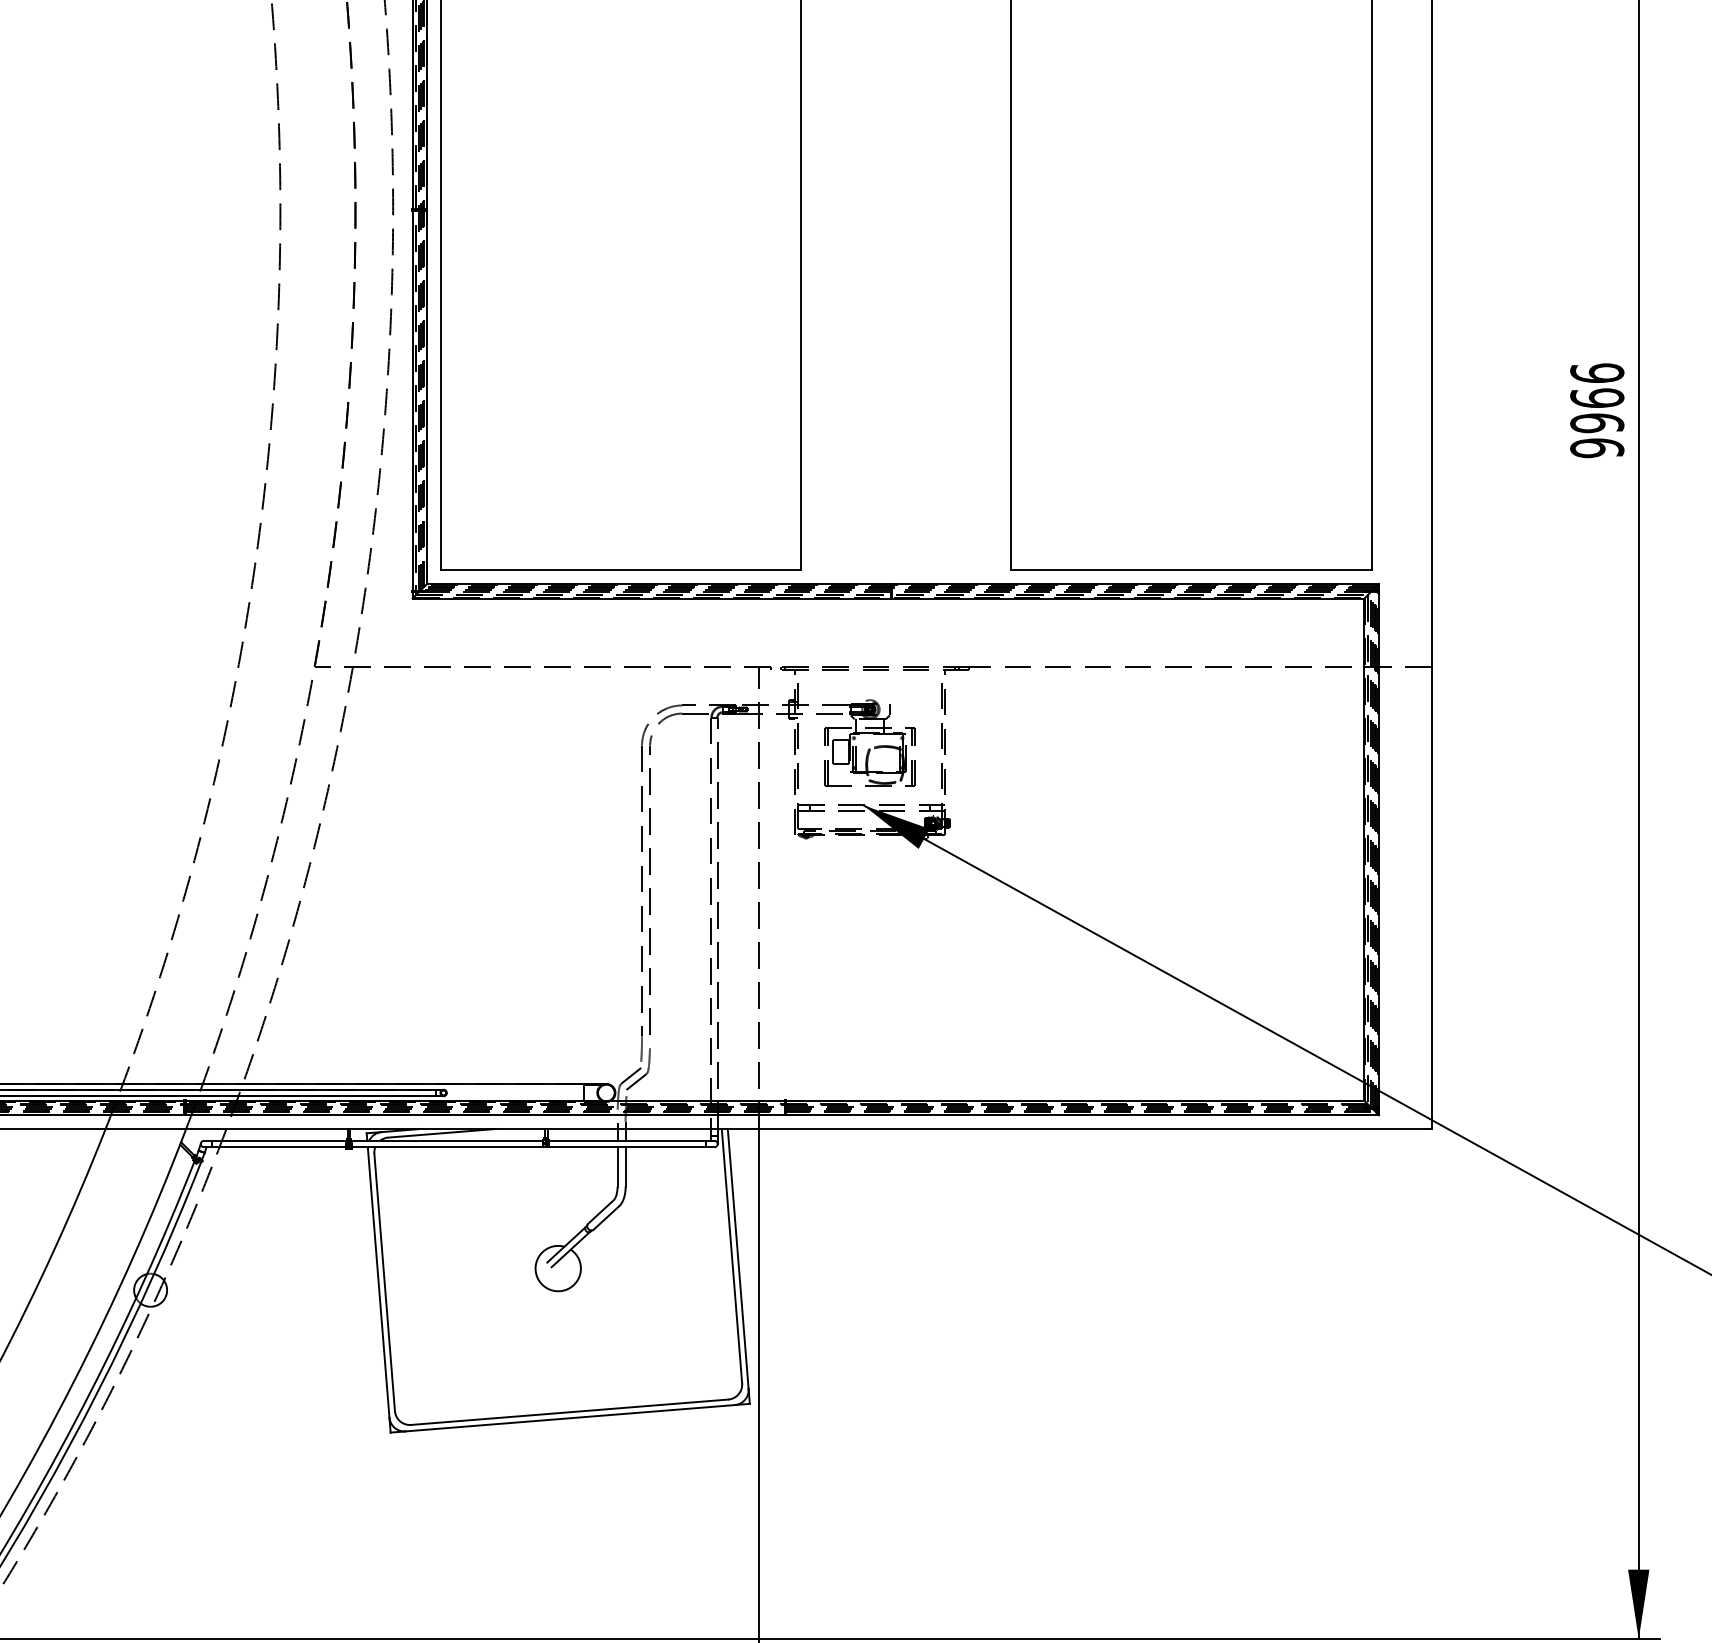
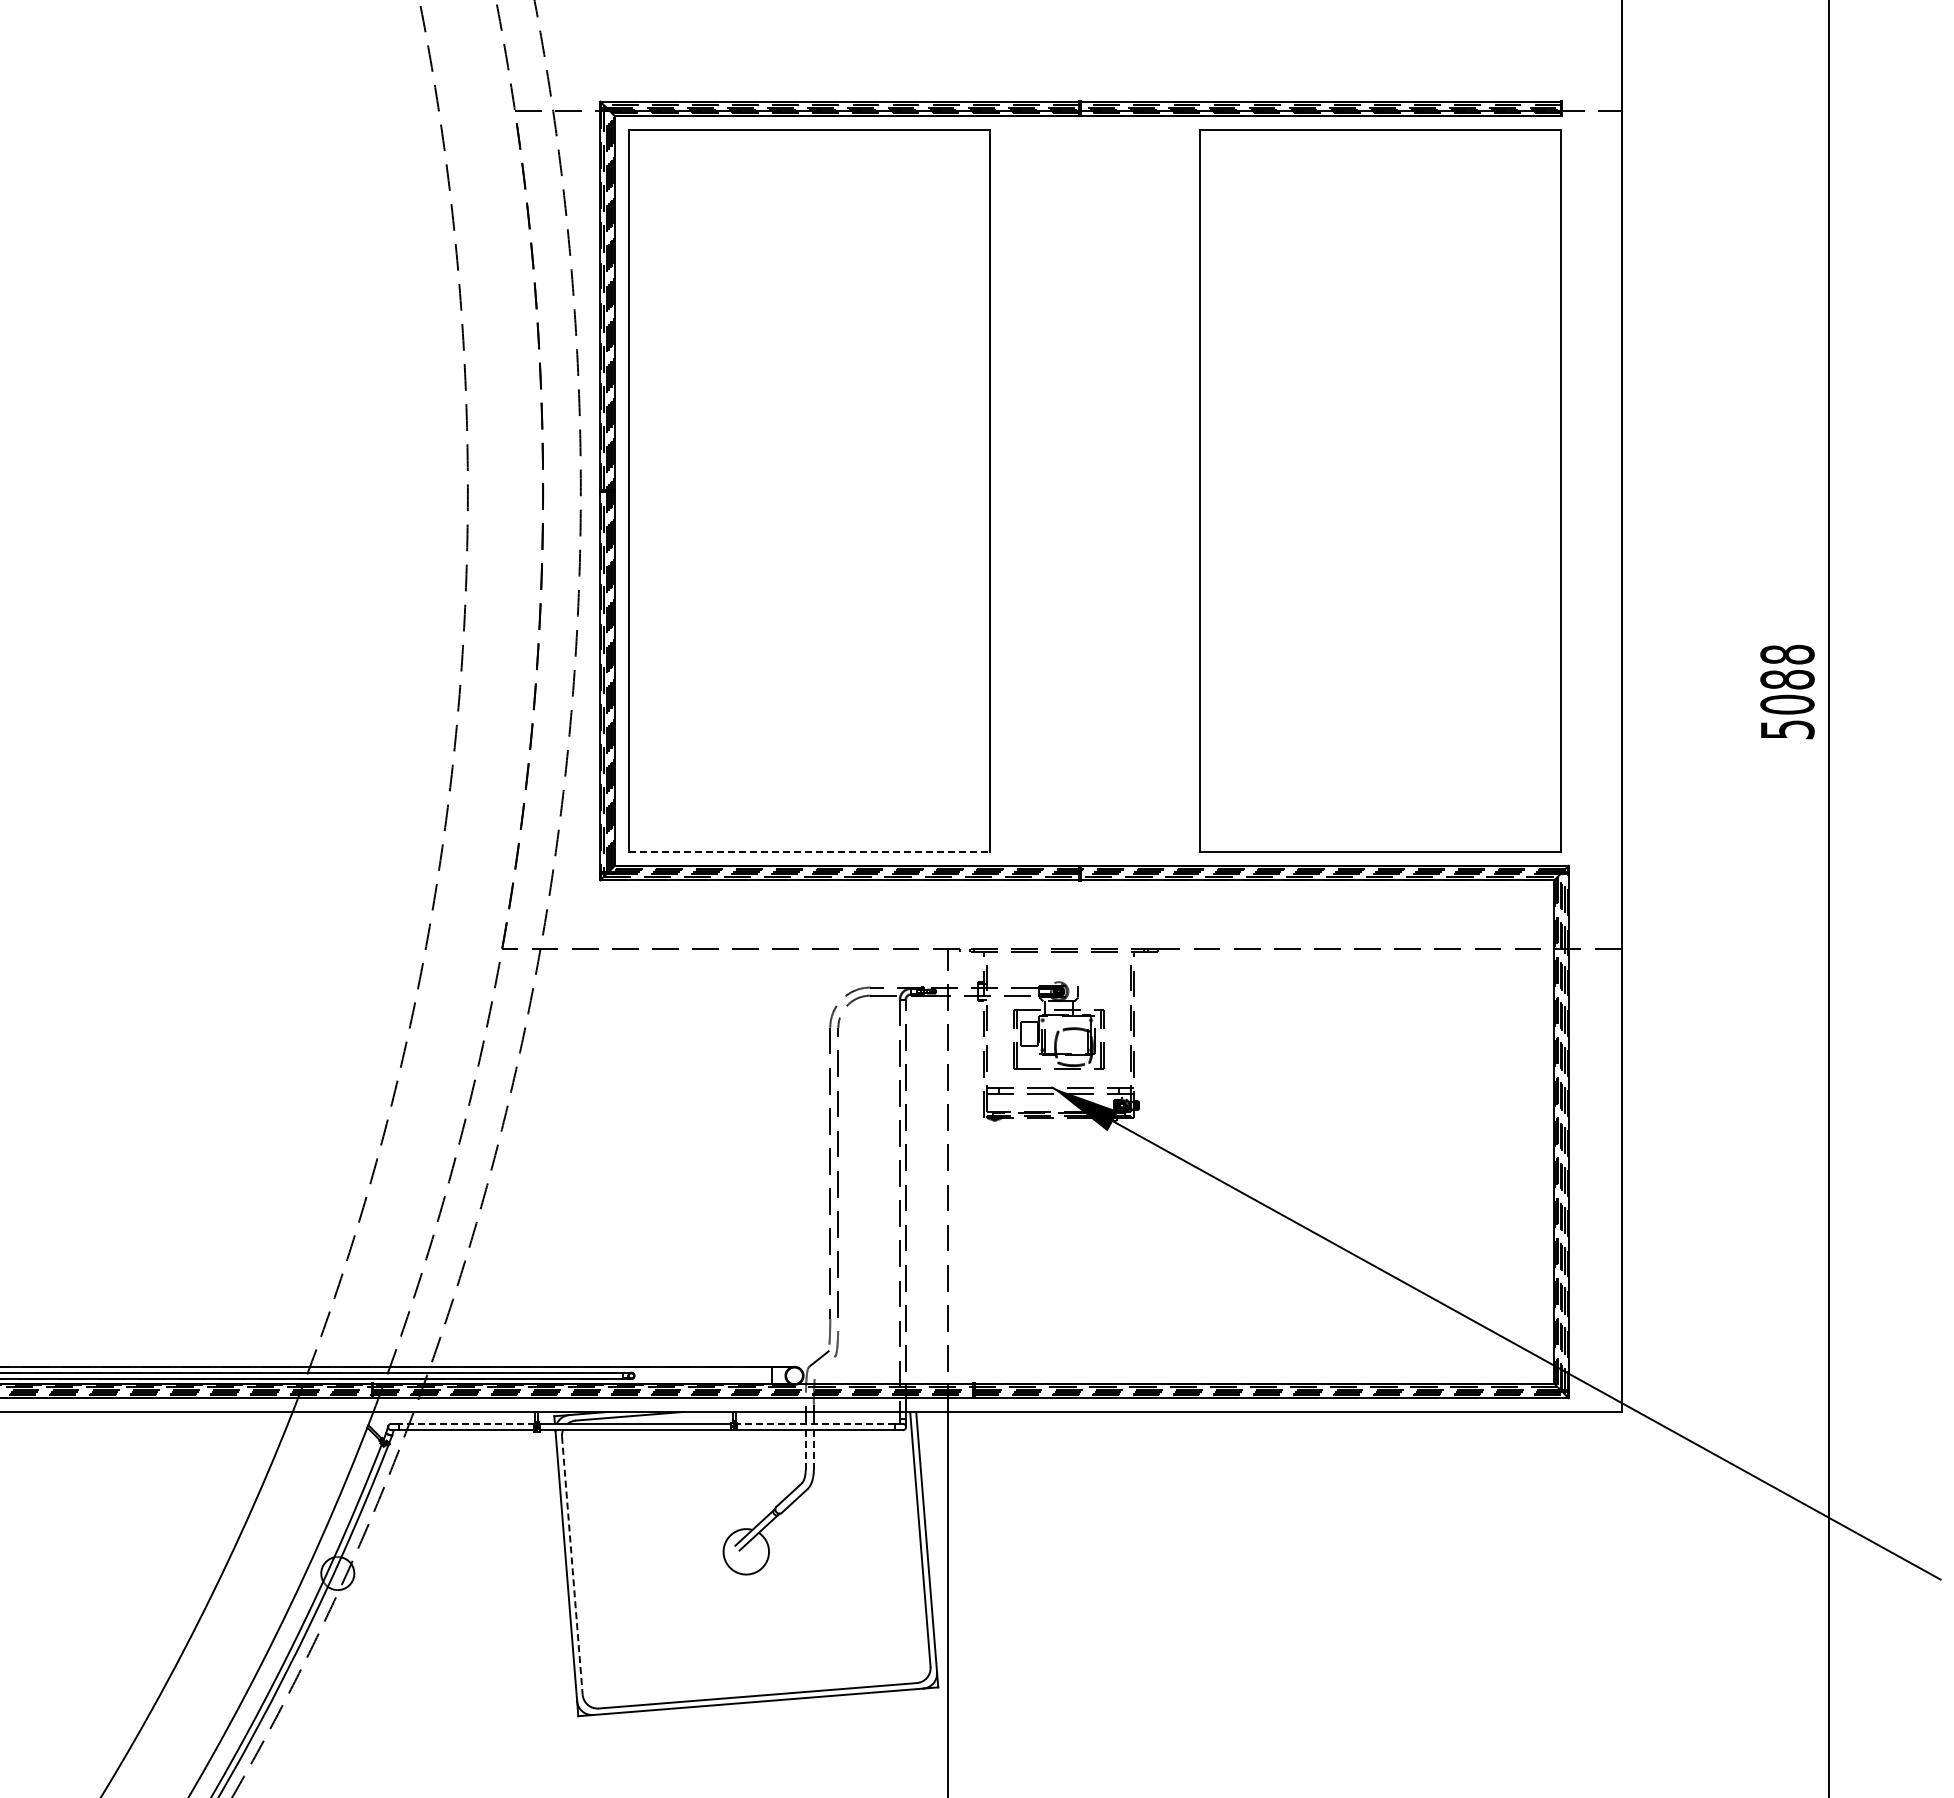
text: (1597, 410) -> (1787, 691), 9966 -> 5088
line: (621, 570) -> (809, 852), solid -> dashed
line: (636, 1081) -> (824, 1364), removed
line: (280, 1140) -> (467, 1423), solid -> dashed
line: (628, 1140) -> (816, 1423), solid -> dashed
line: (617, 1166) -> (805, 1449), solid -> dashed
line: (625, 1166) -> (813, 1449), solid -> dashed
line: (384, 1283) -> (572, 1566), solid -> dashed

